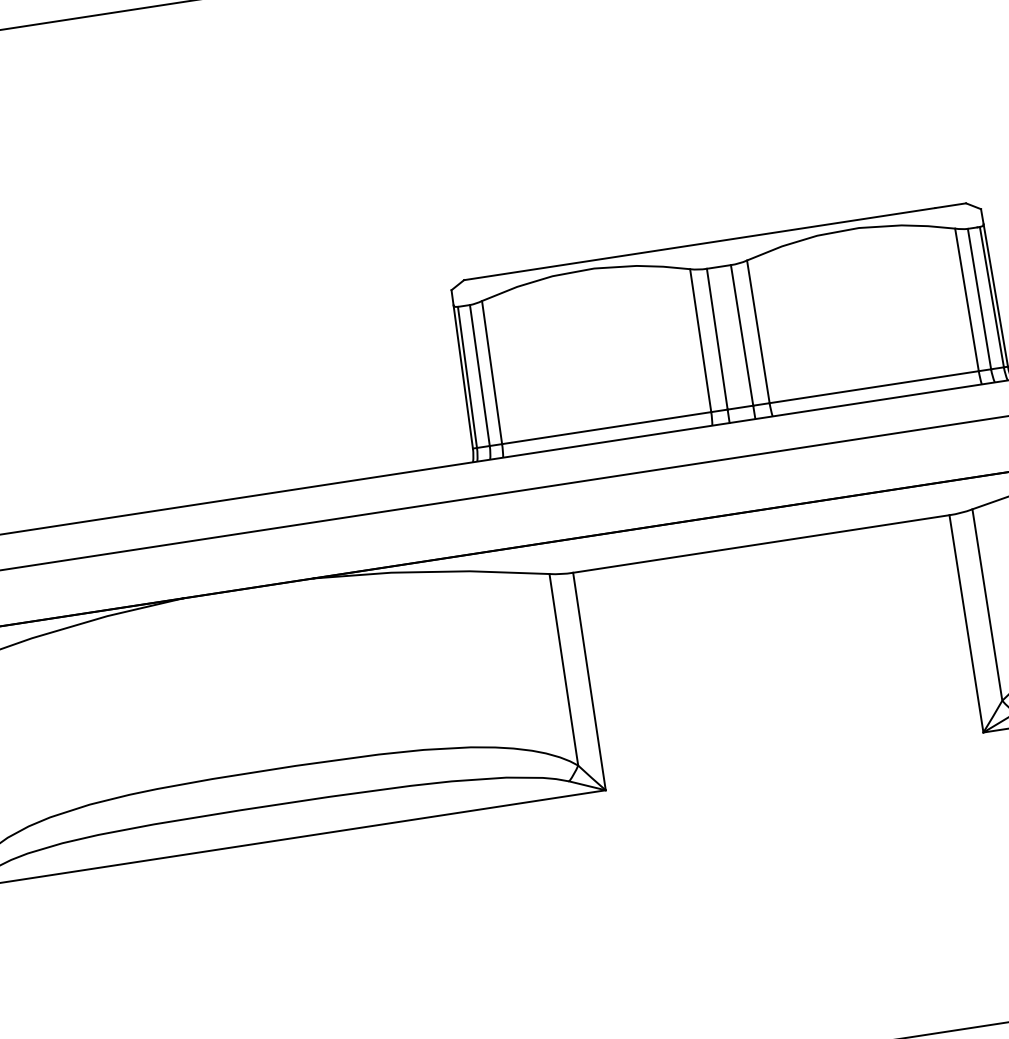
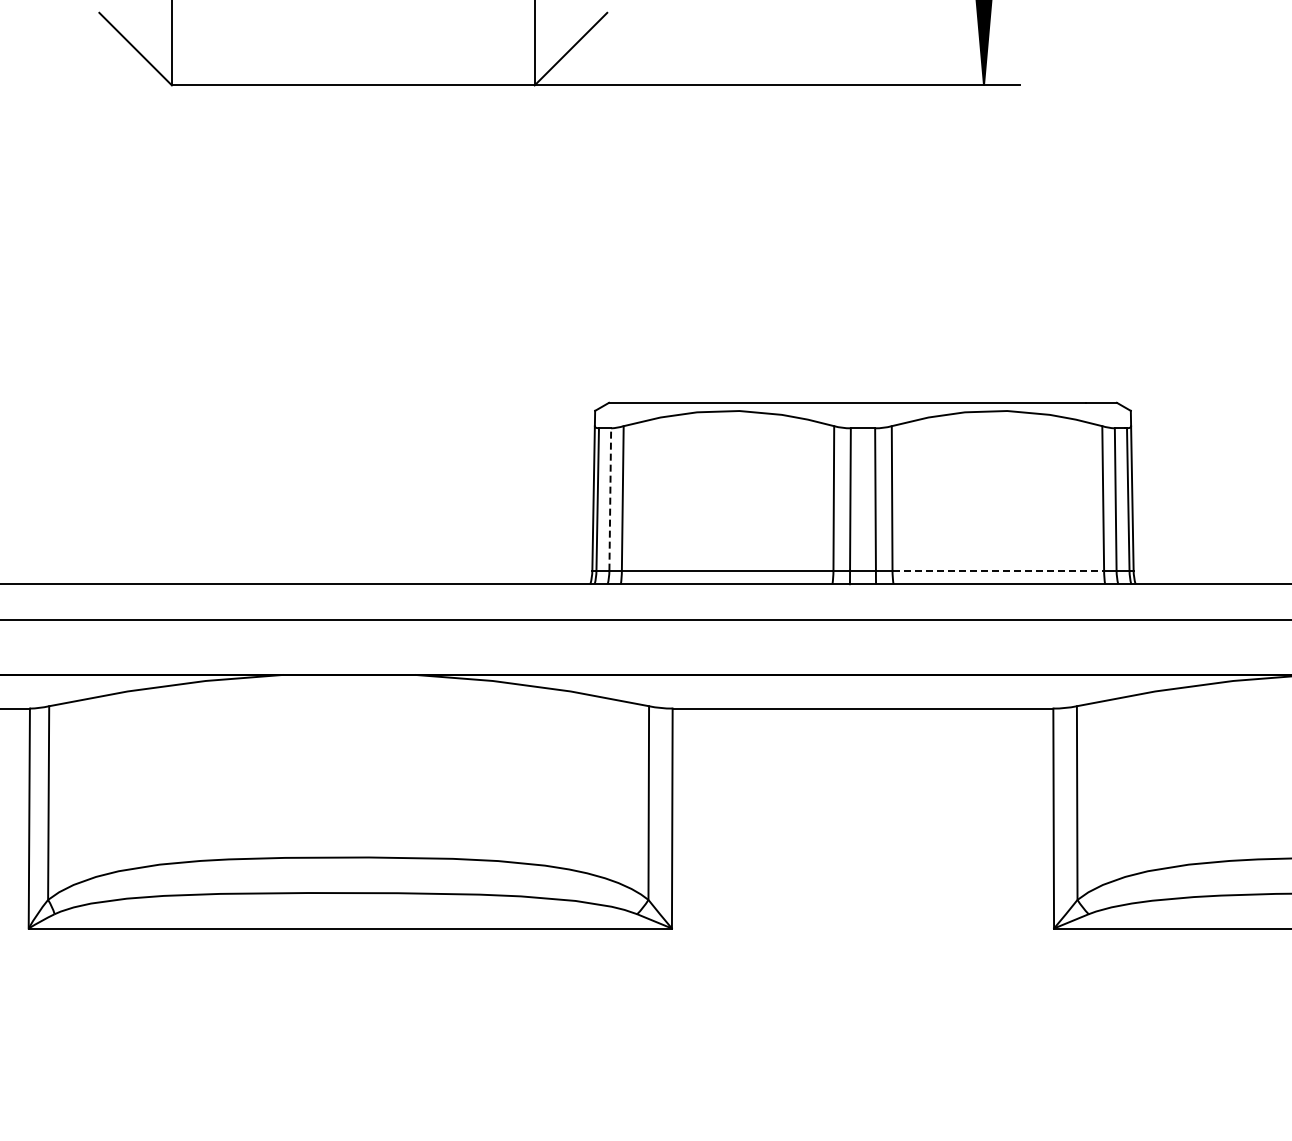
line: (479, 374) -> (610, 498), solid -> dashed
line: (874, 387) -> (998, 570), solid -> dashed

